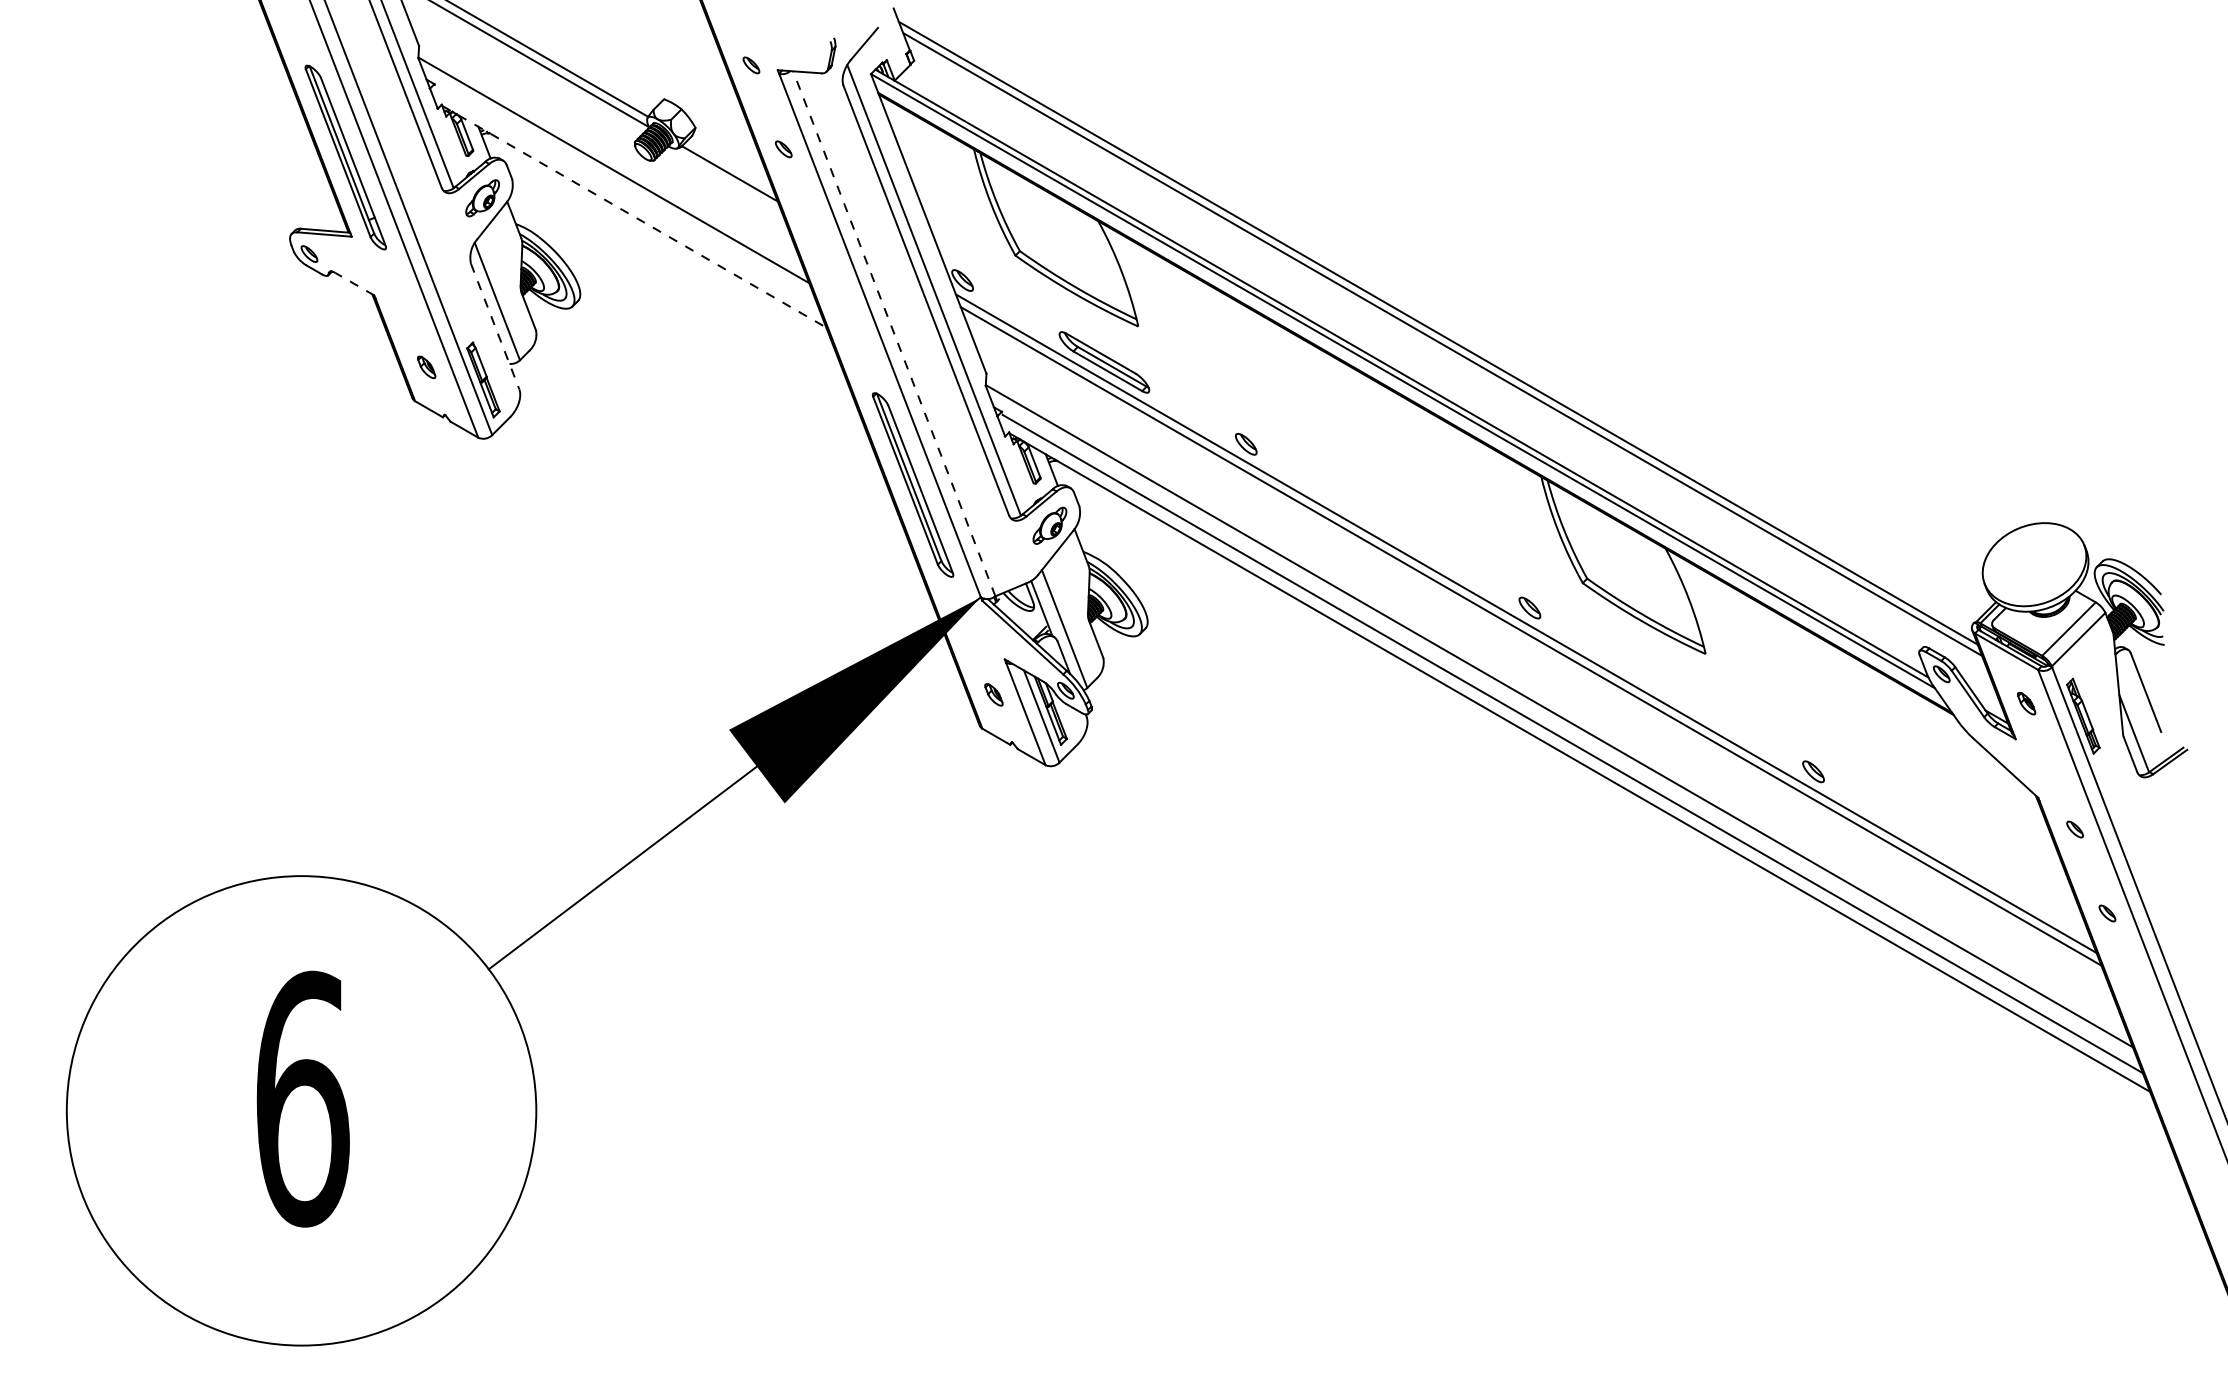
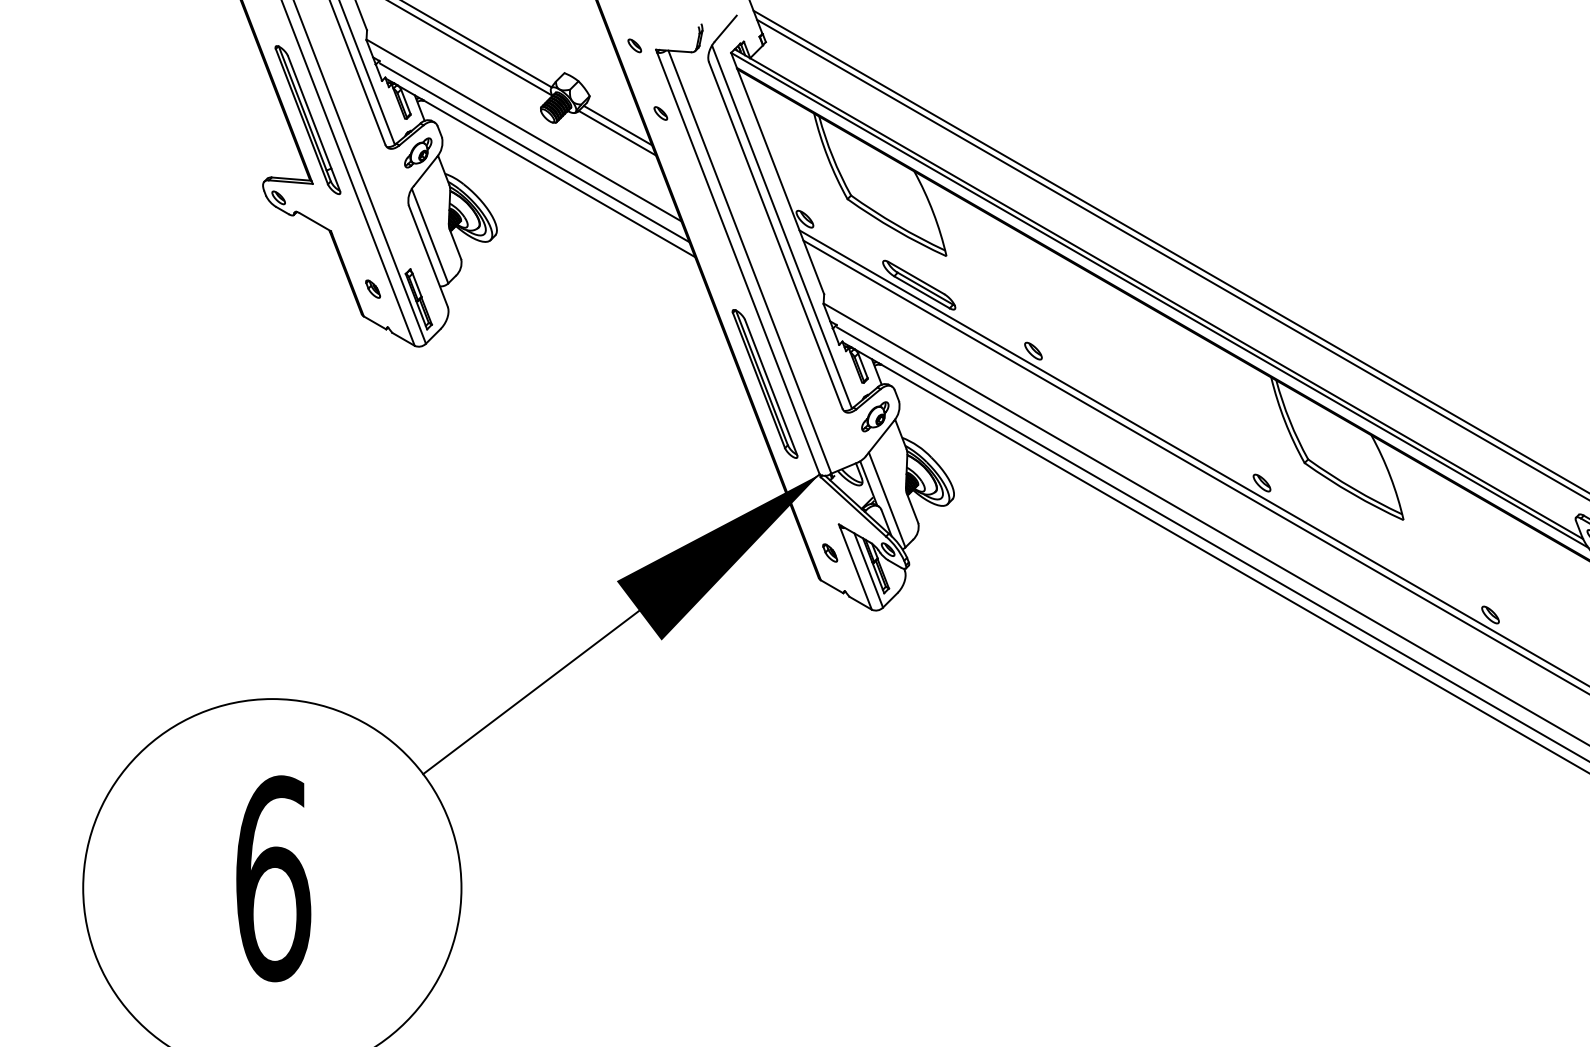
line: (730, 163) -> (617, 124), added
line: (627, 198) -> (534, 153), added
line: (634, 216) -> (540, 167), dashed -> solid
line: (354, 284) -> (314, 222), dashed -> solid
line: (495, 327) -> (428, 257), dashed -> solid
line: (894, 333) -> (750, 261), dashed -> solid

